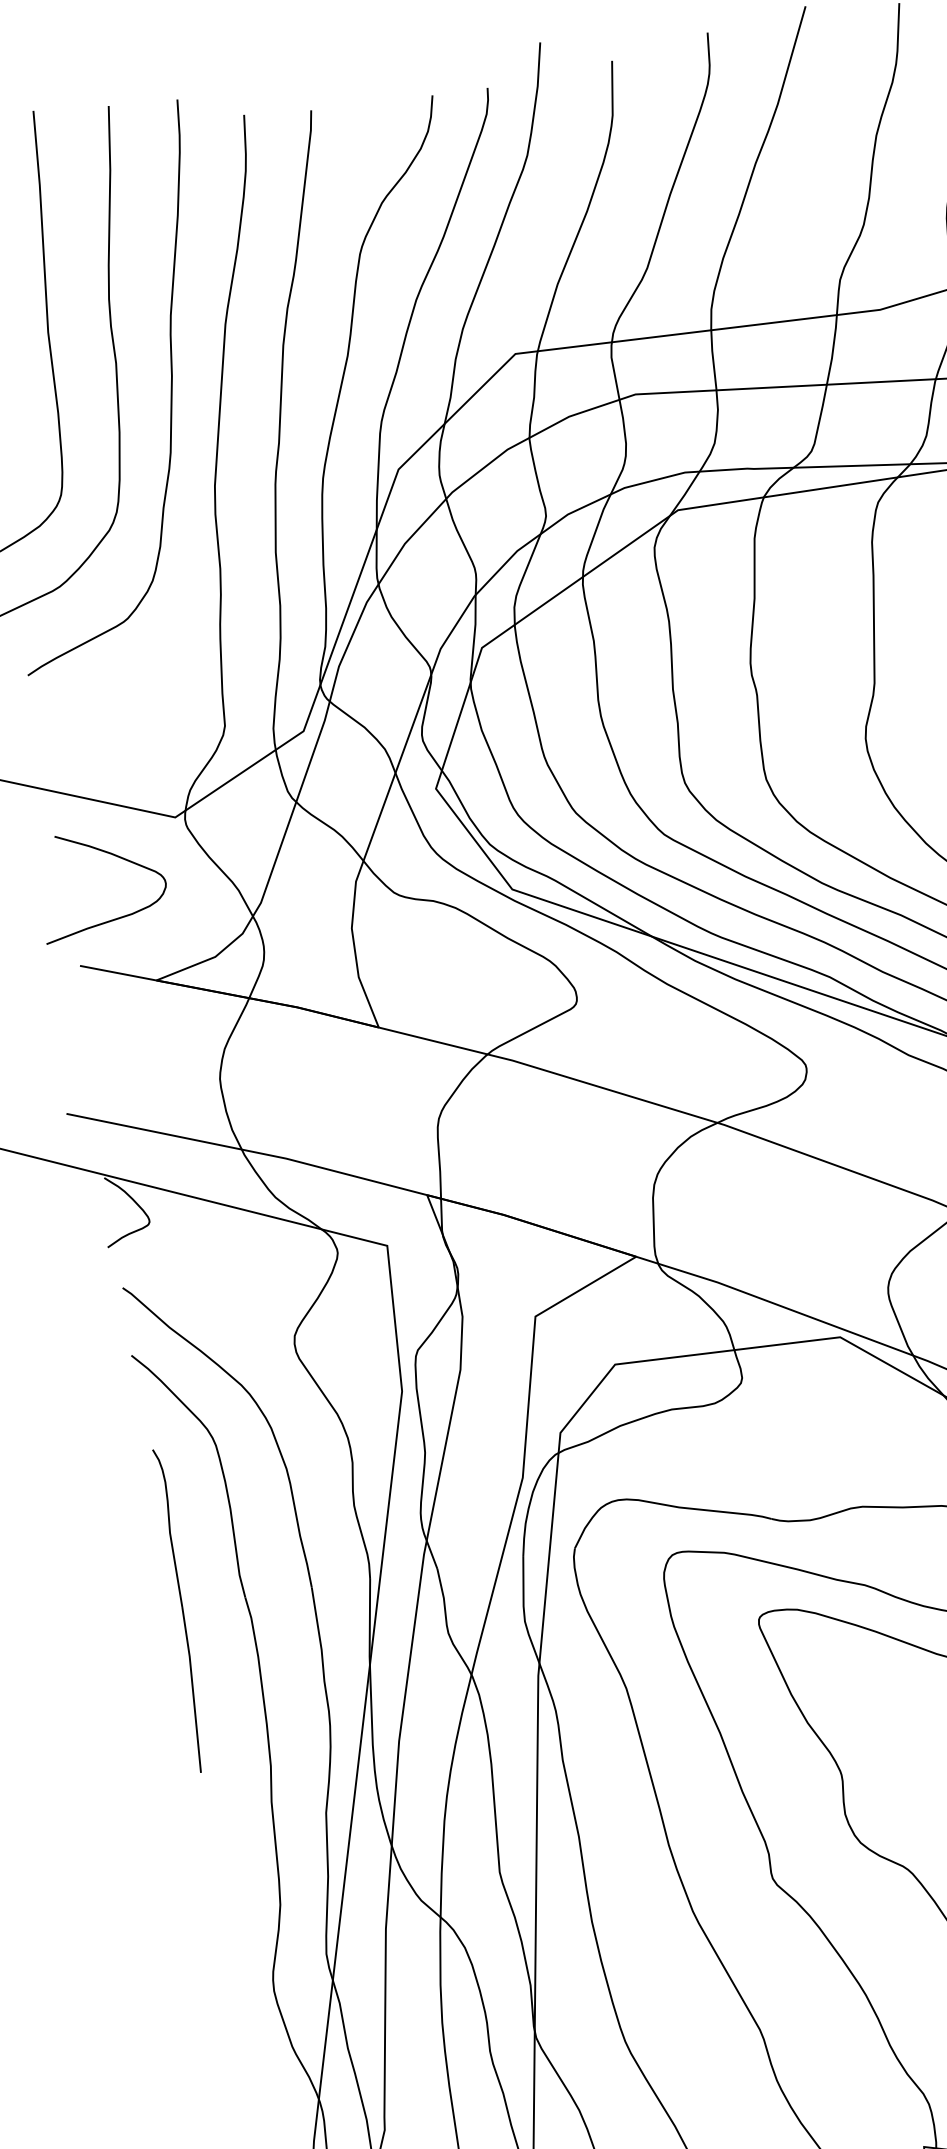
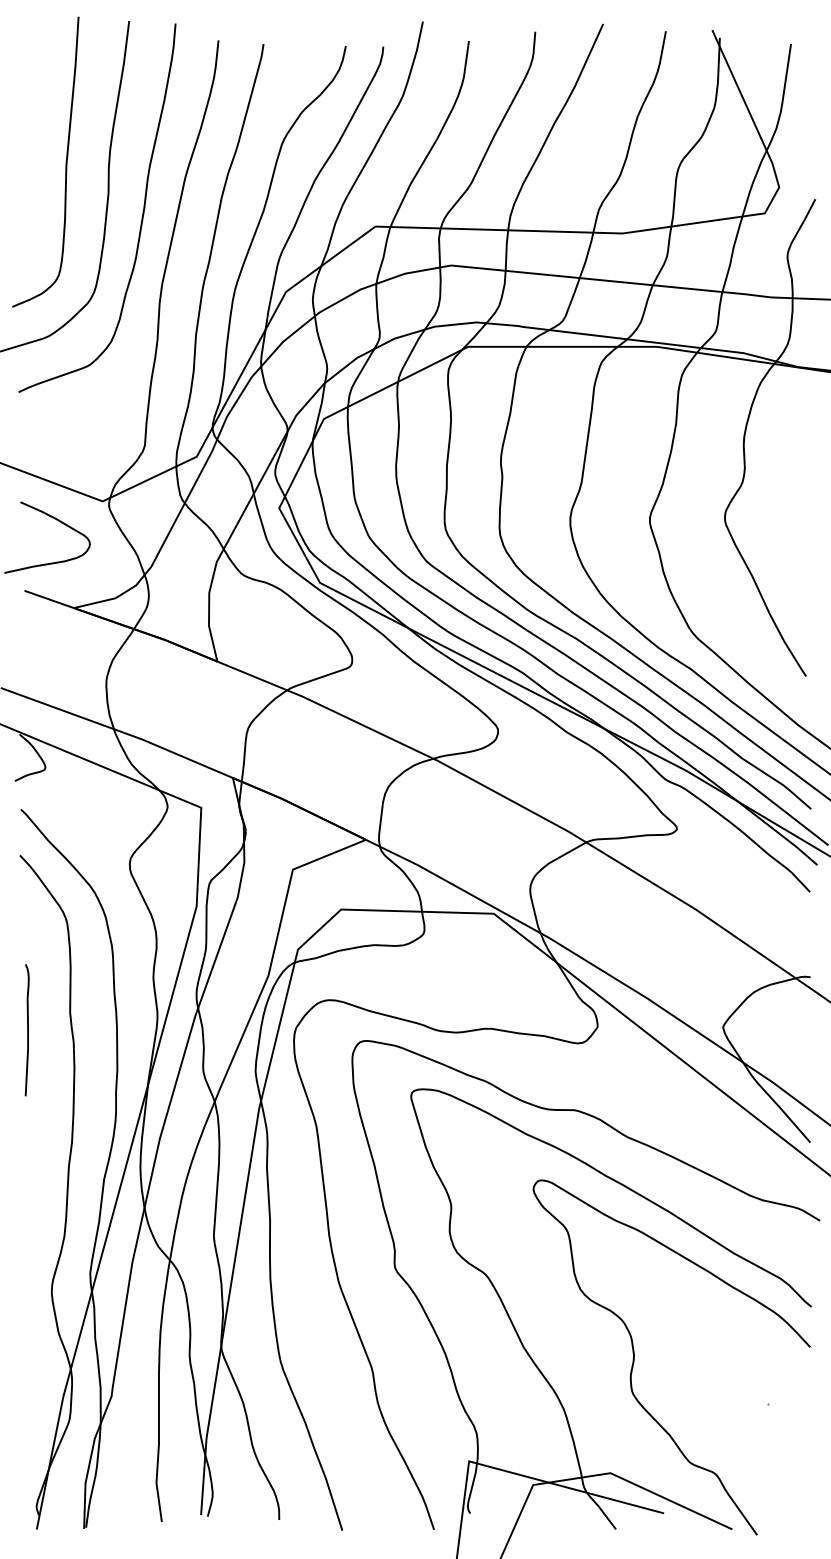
part: (179, 1611) -> (26, 1030), size x0.6

